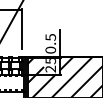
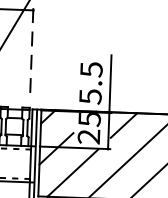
line: (22, 29) -> (32, 50), solid -> dashed
text: (50, 49) -> (90, 95), 0.5 -> 5.5

